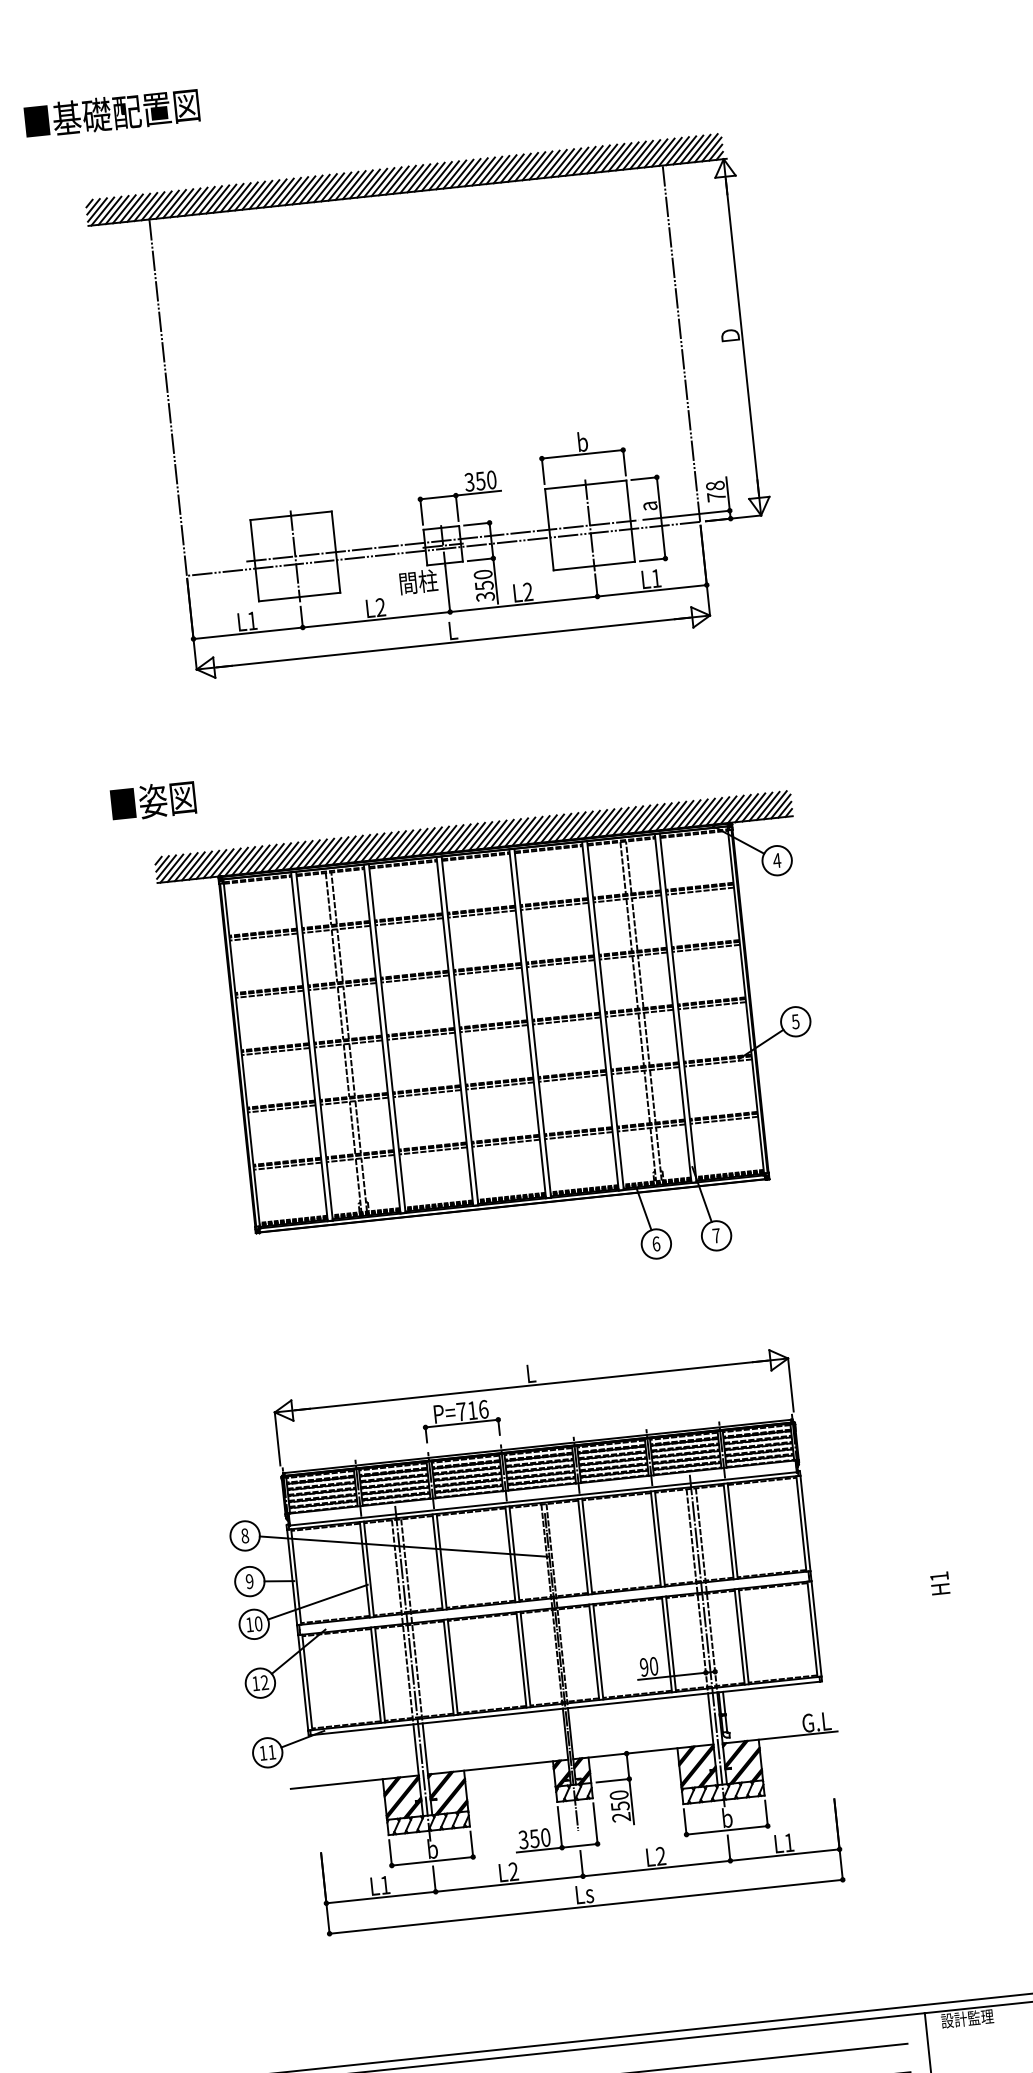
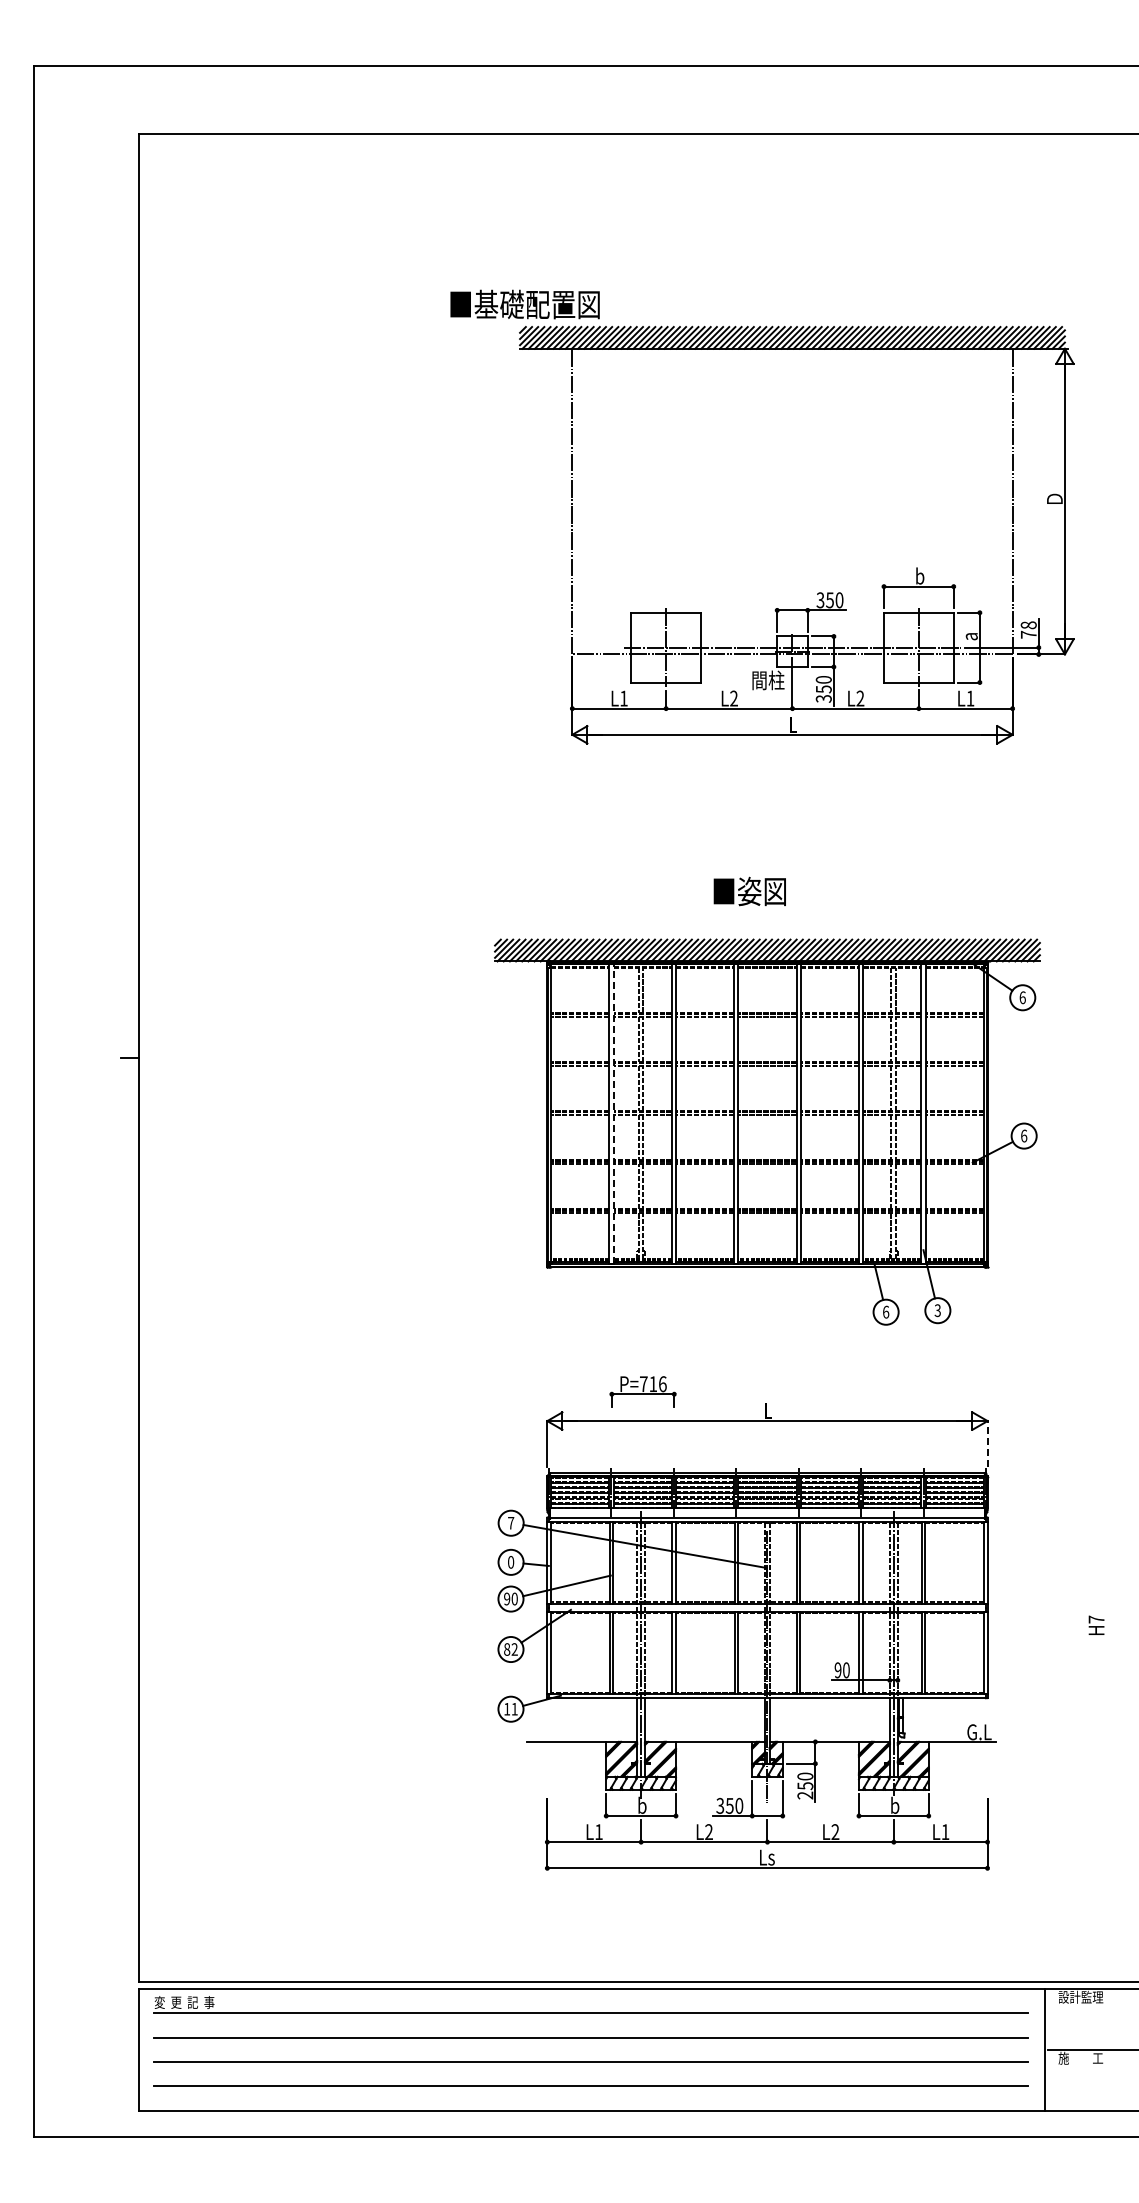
part: (466, 473) -> (818, 592), moved
text: (152, 801) -> (749, 891), moved
text: (776, 860) -> (1022, 997), 4 -> 6
text: (796, 1021) -> (1024, 1135), 5 -> 6
line: (314, 1045) -> (613, 1113), solid -> dashed
text: (716, 1235) -> (937, 1310), 7 -> 3
line: (790, 1384) -> (987, 1443), solid -> dashed
part: (460, 1420) -> (642, 1391), moved
text: (245, 1535) -> (511, 1522), 8 -> 7
text: (939, 1576) -> (1096, 1619), H1 -> H7
text: (250, 1581) -> (511, 1562), 9 -> 0
text: (250, 1624) -> (507, 1598), 10 -> 90
text: (256, 1683) -> (507, 1649), 12 -> 82

